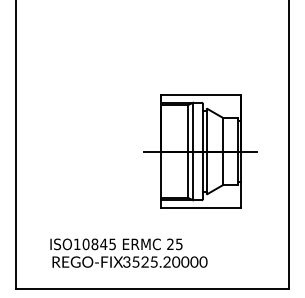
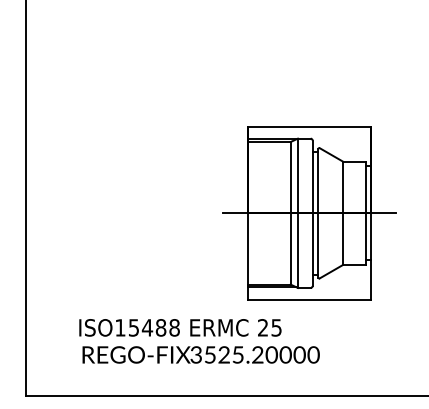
part: (200, 151) -> (309, 213), moved
text: (99, 244) -> (154, 328), ISO10845 -> ISO15488

